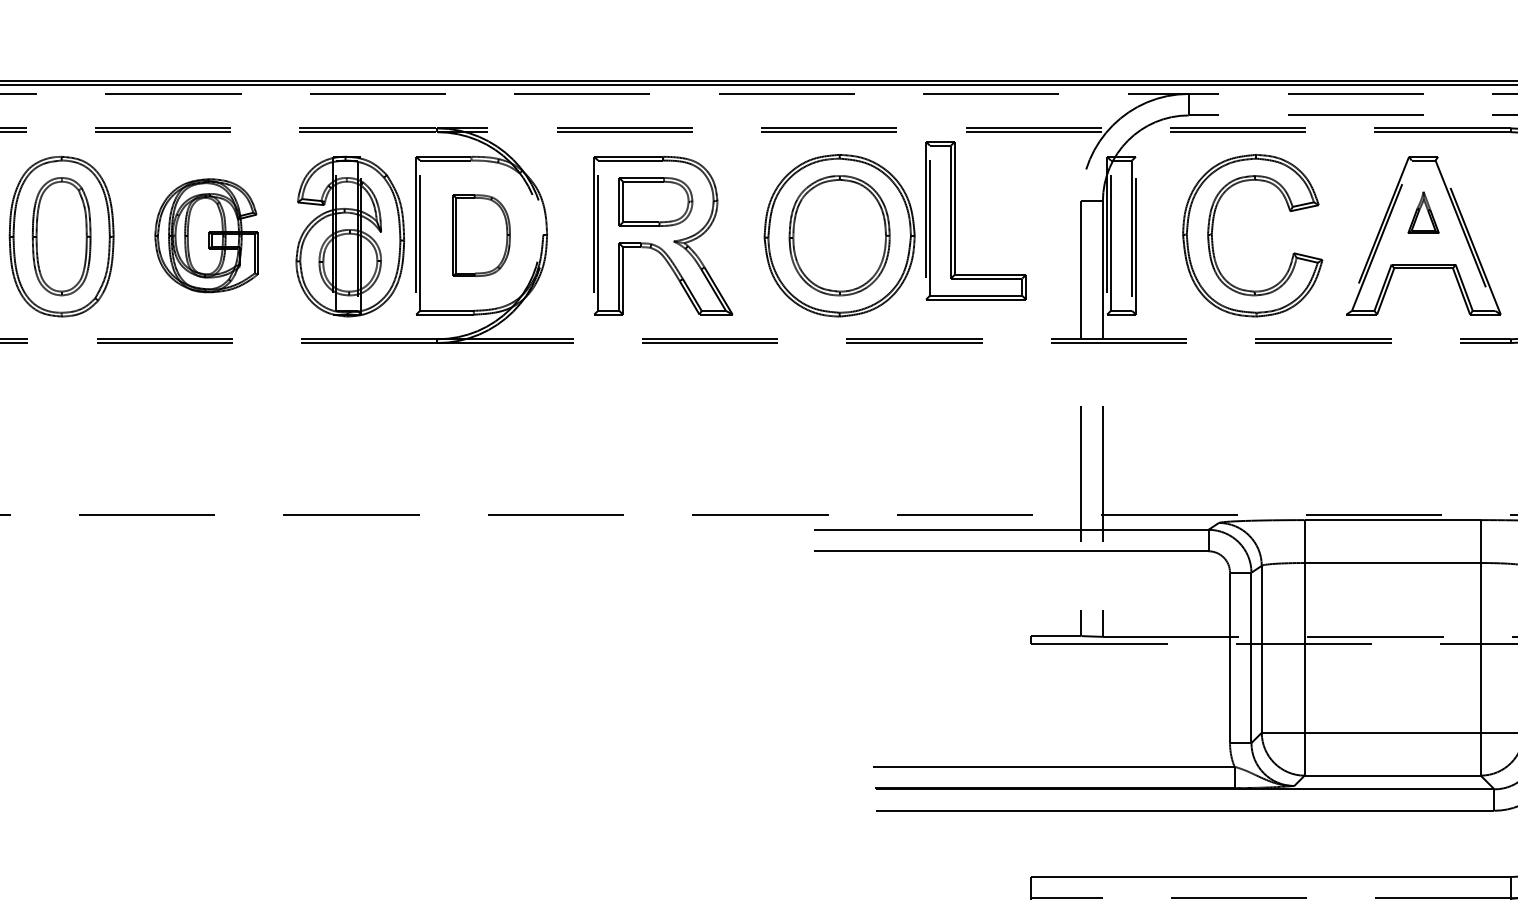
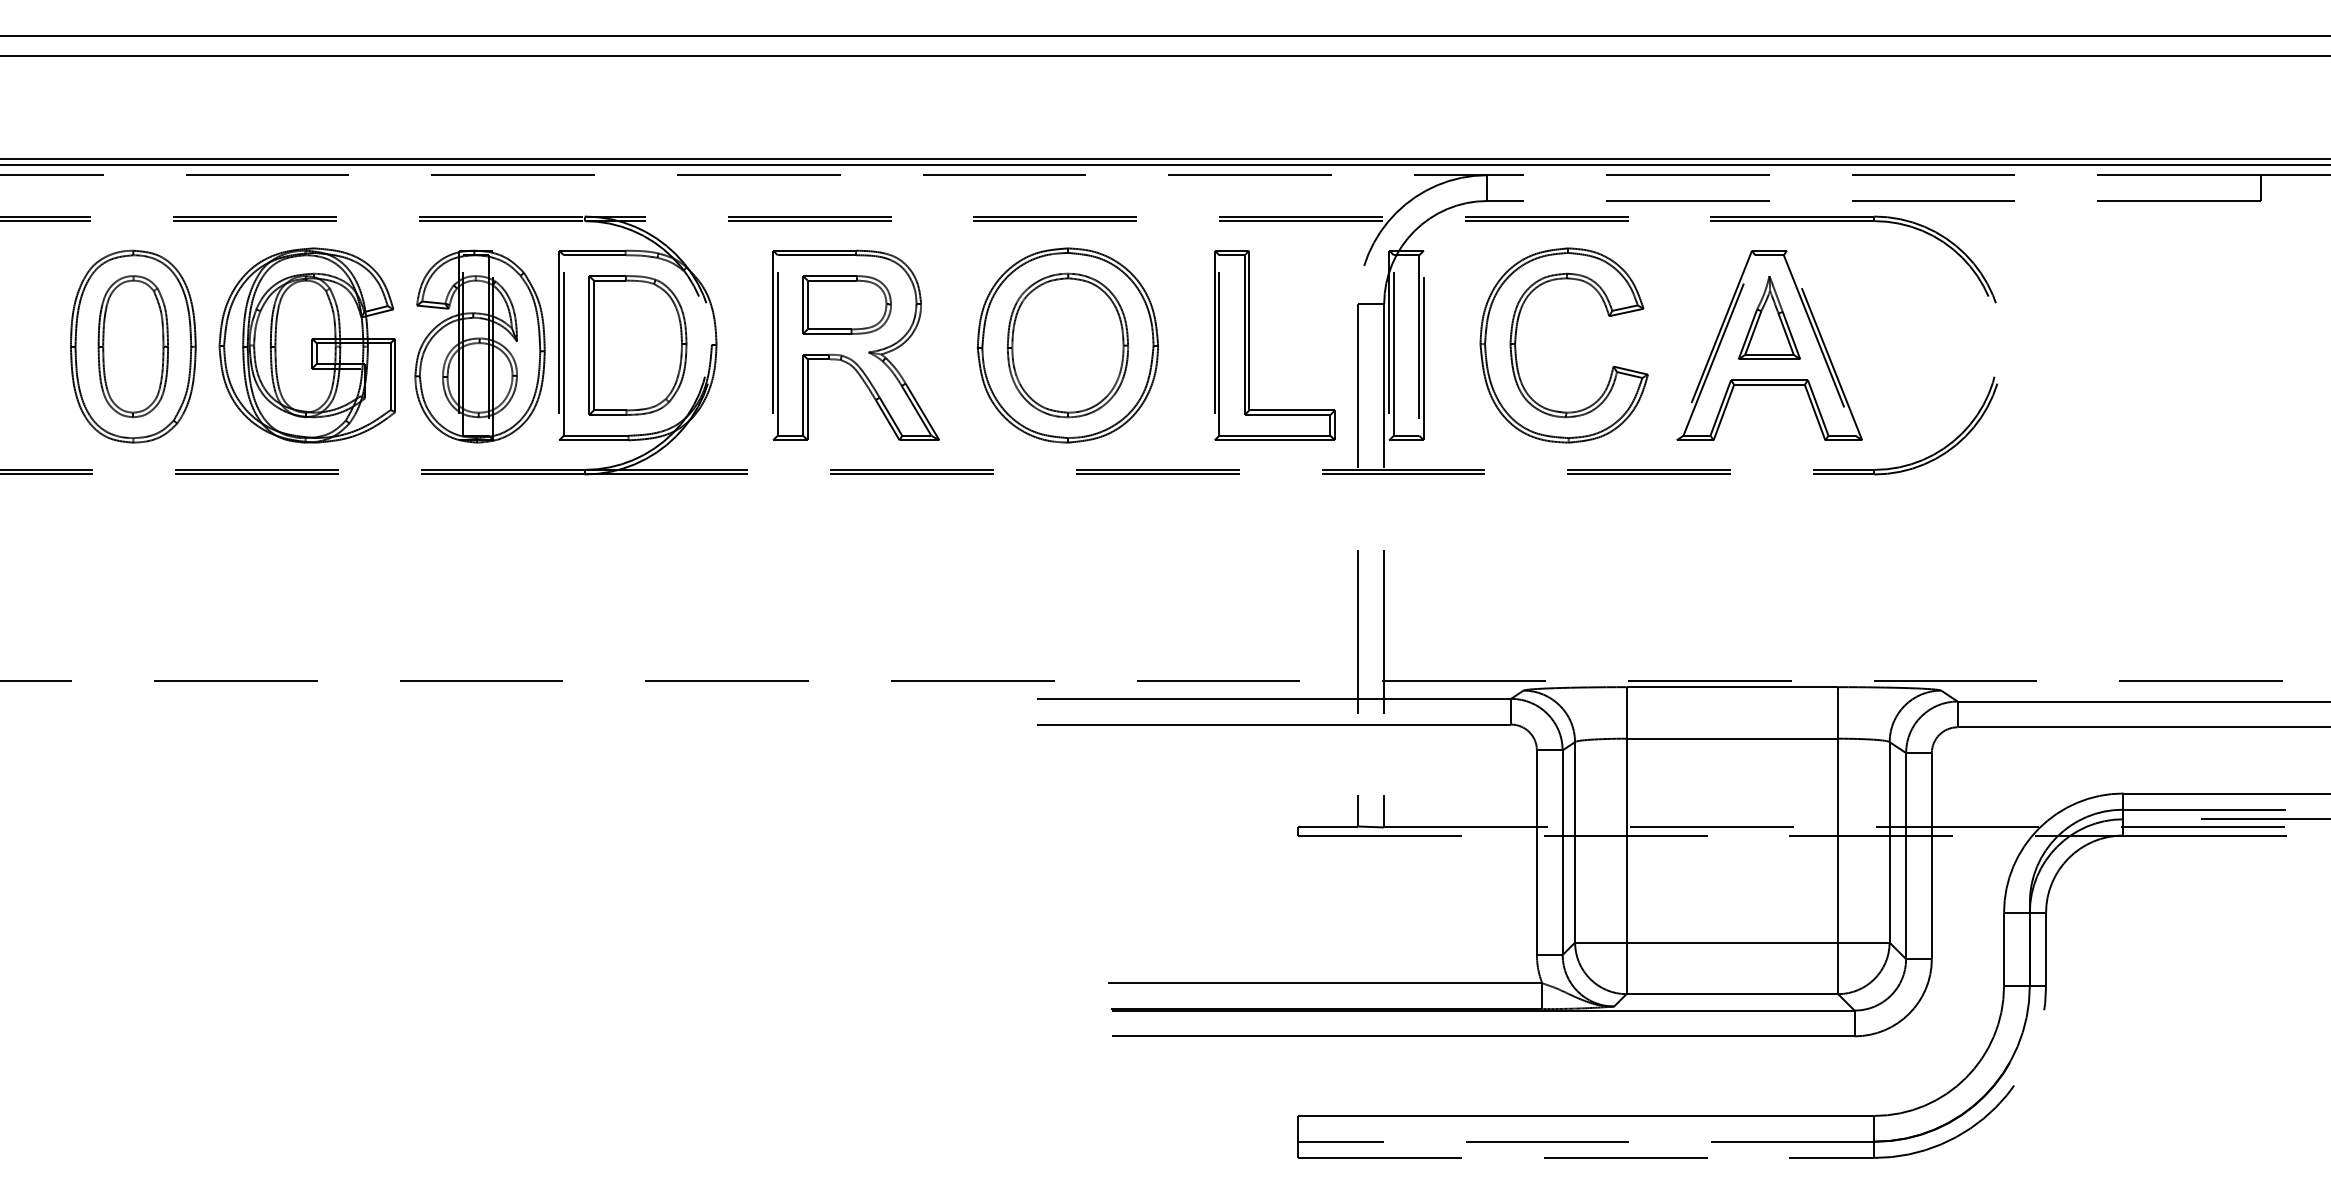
part: (1423, 212) -> (1769, 317), size x1.67
part: (954, 220) -> (1249, 345), moved
part: (205, 235) -> (306, 345), size x1.43
part: (481, 235) -> (637, 345), size x1.43

